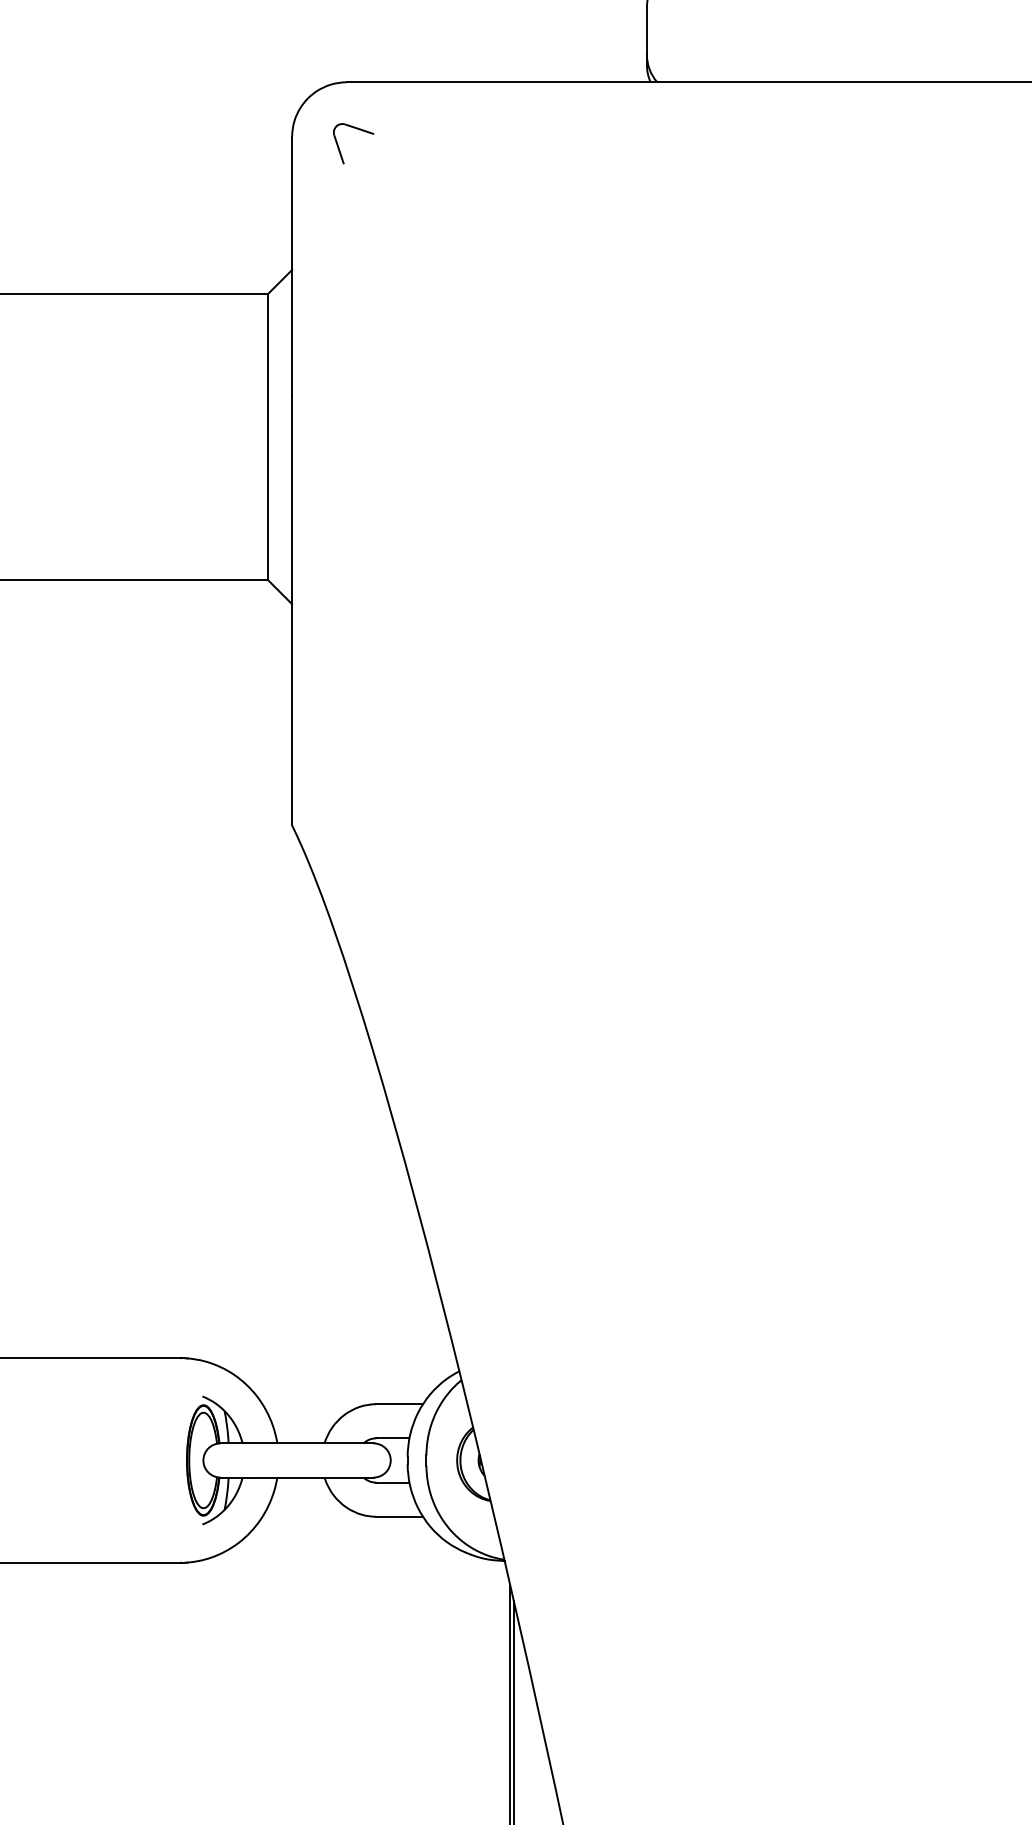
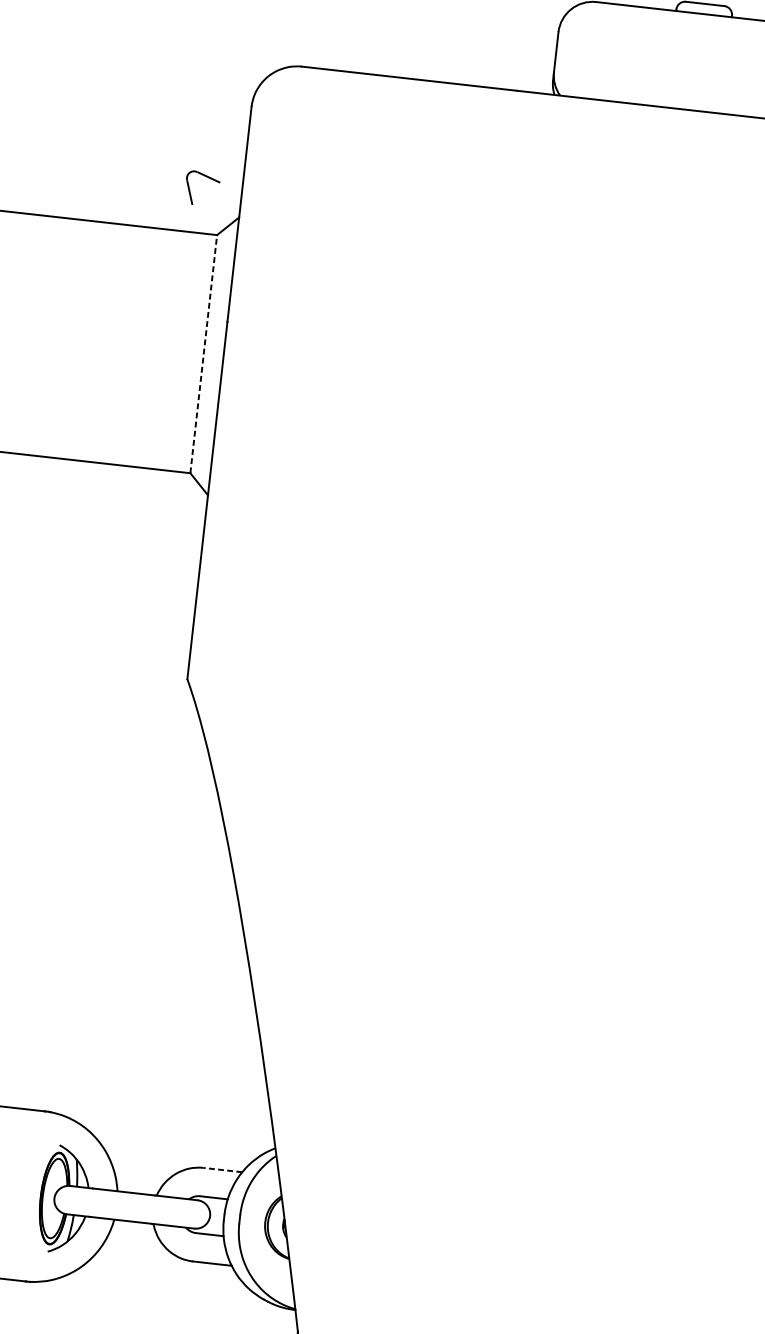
part: (356, 129) -> (206, 177), moved
line: (268, 436) -> (203, 353), solid -> dashed
line: (399, 1404) -> (222, 1170), solid -> dashed

